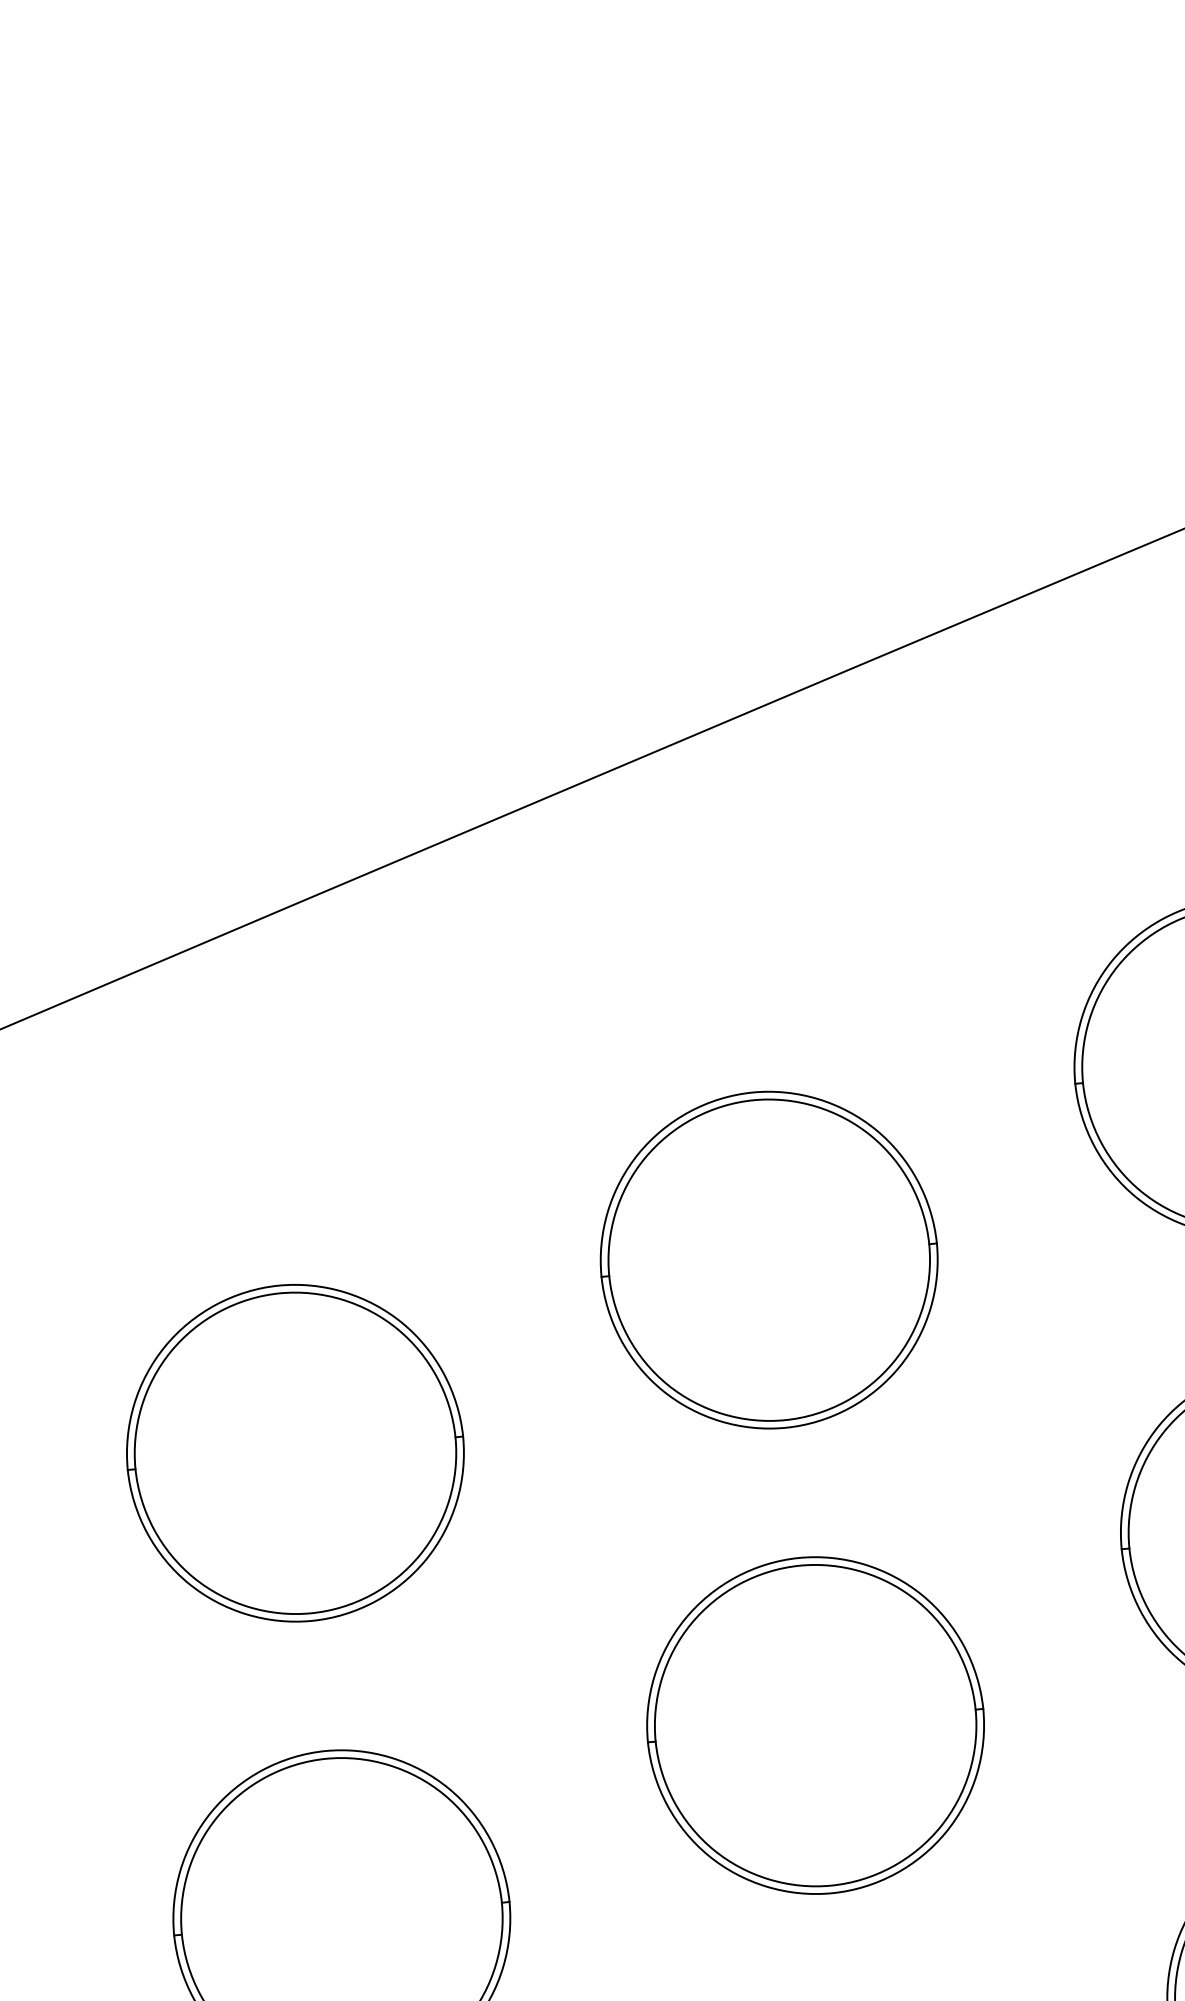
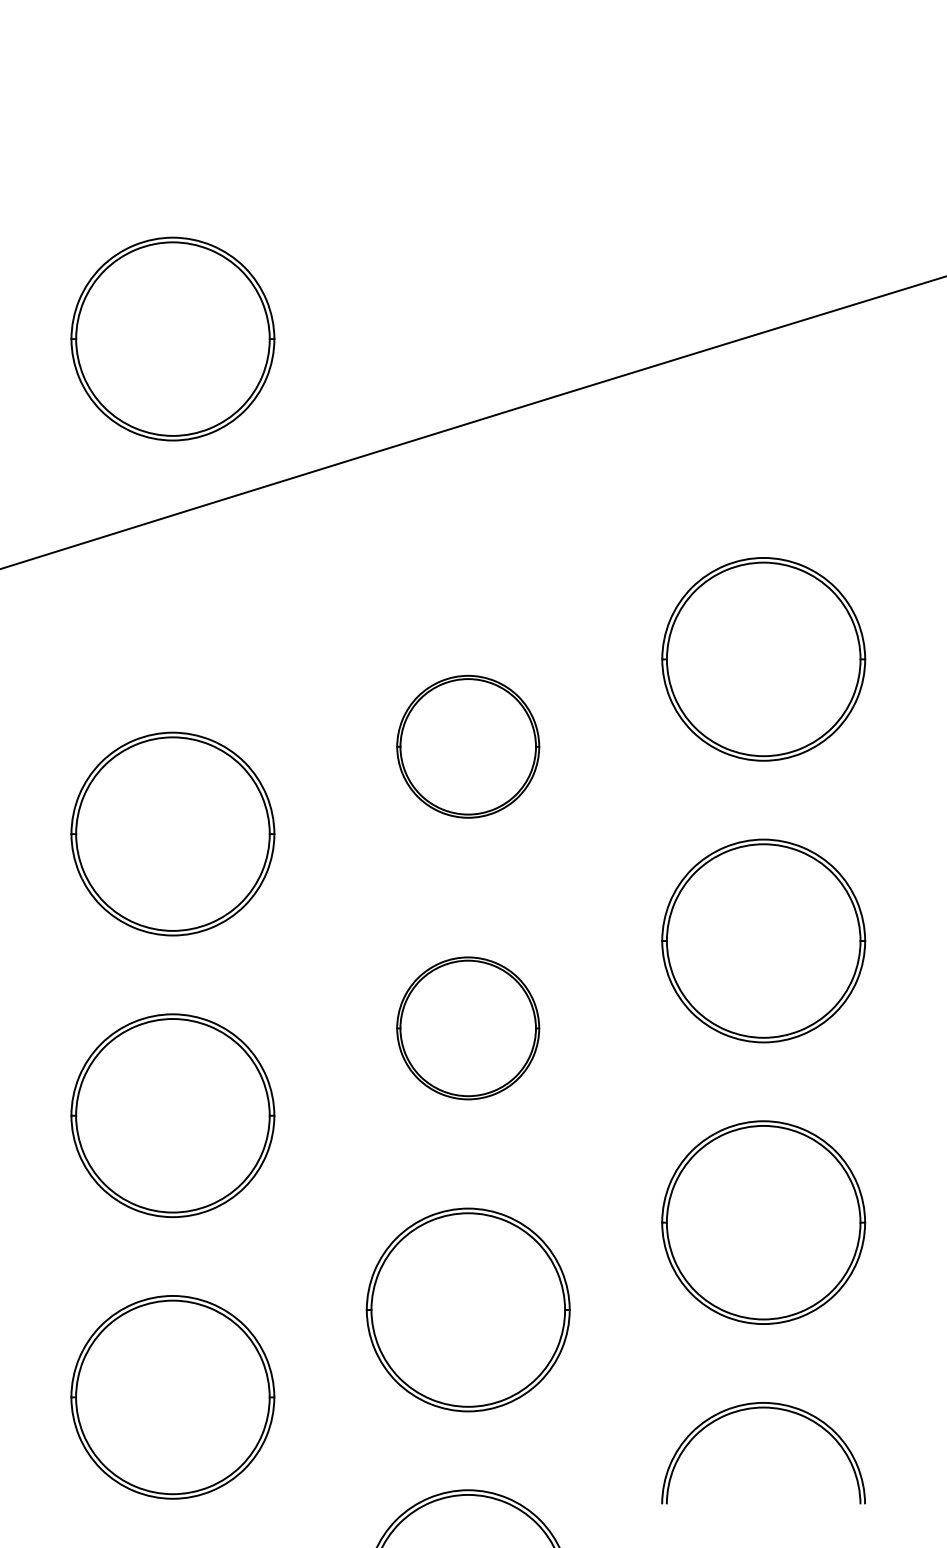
part: (212, 634) -> (172, 338), added
part: (767, 1259) -> (467, 746), size x0.7
part: (814, 1725) -> (467, 1028), size x0.7

